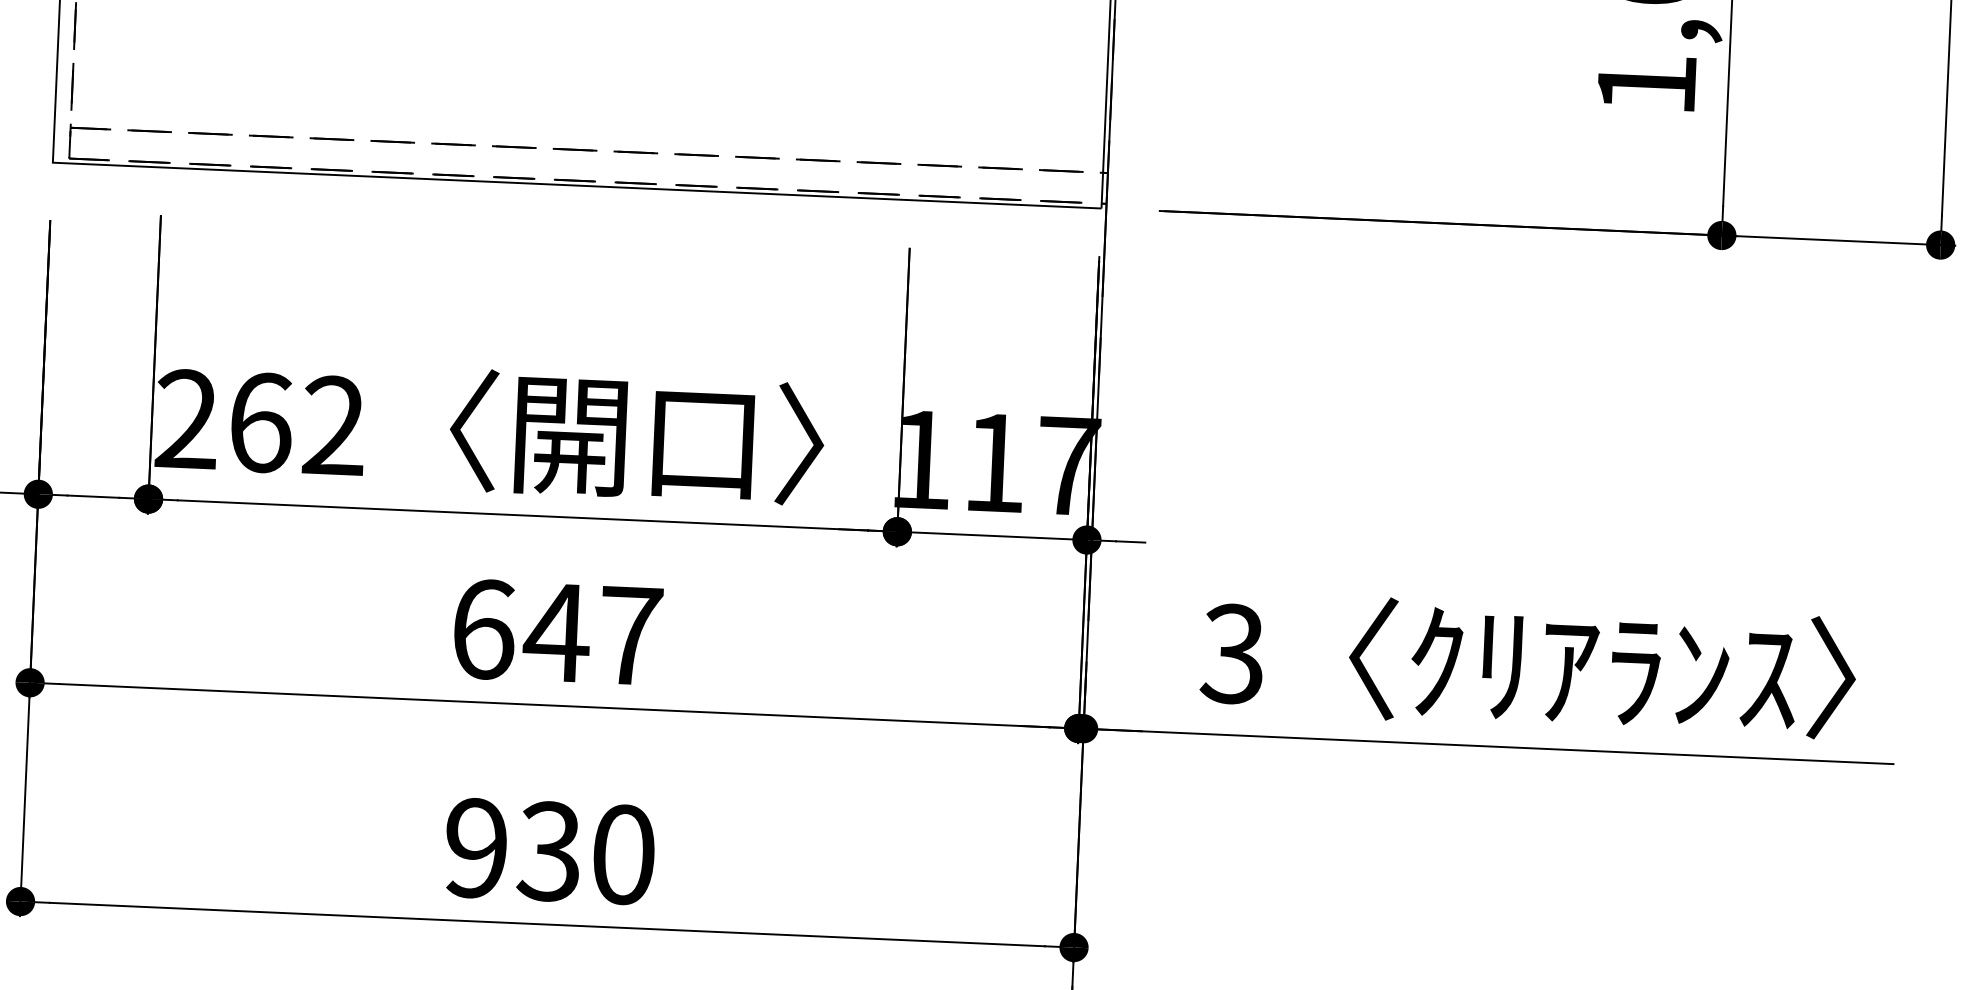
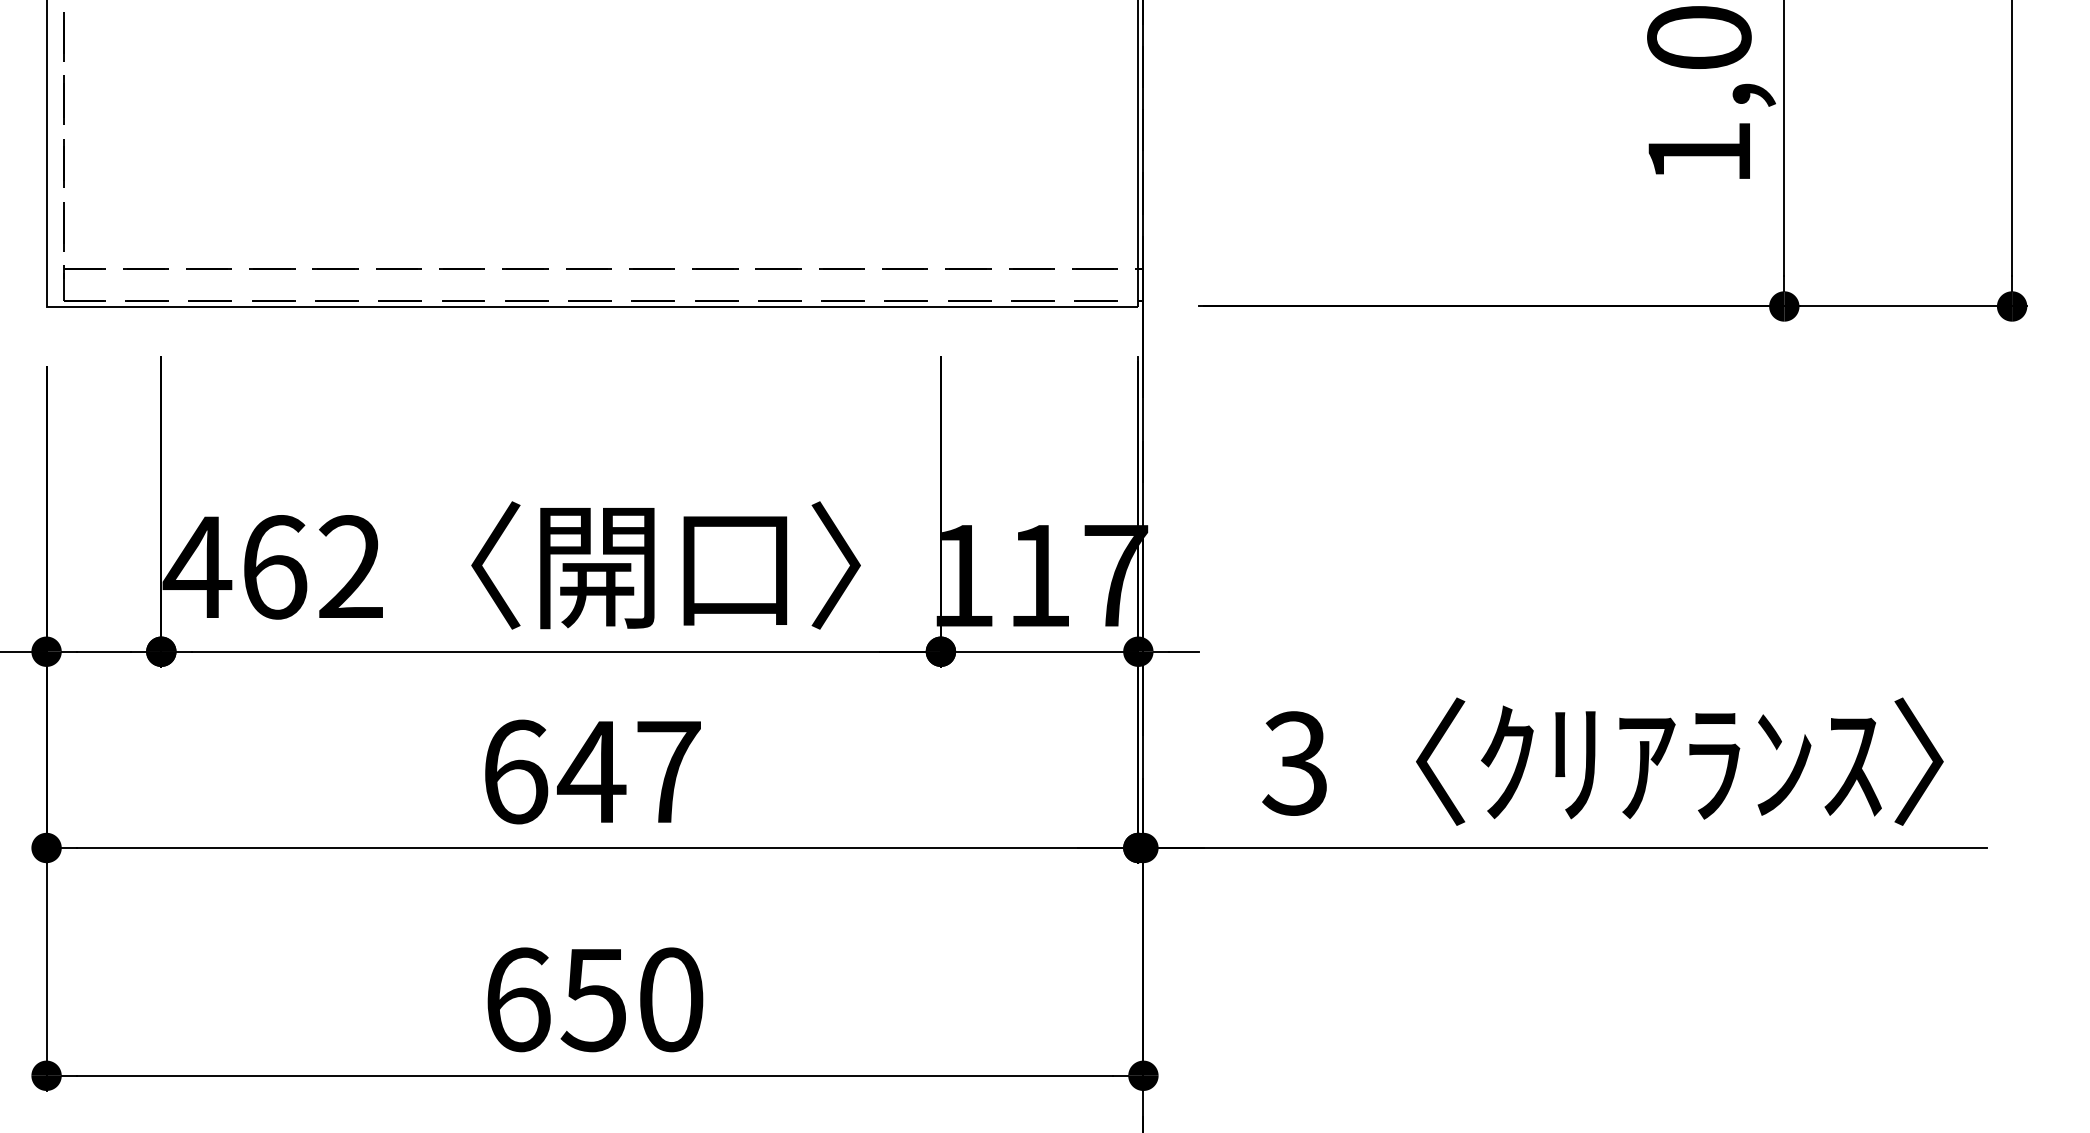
text: (186, 418) -> (197, 566), 262 -> 462
text: (512, 849) -> (555, 999), 930 -> 650

